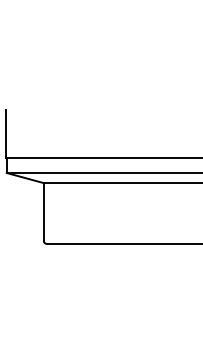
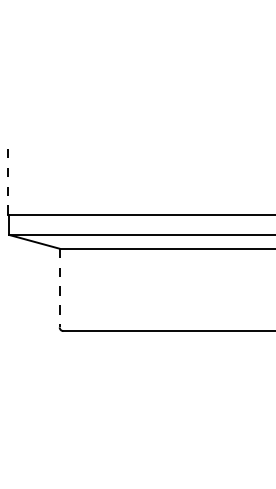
line: (5, 133) -> (7, 181), solid -> dashed
line: (43, 212) -> (59, 288), solid -> dashed

